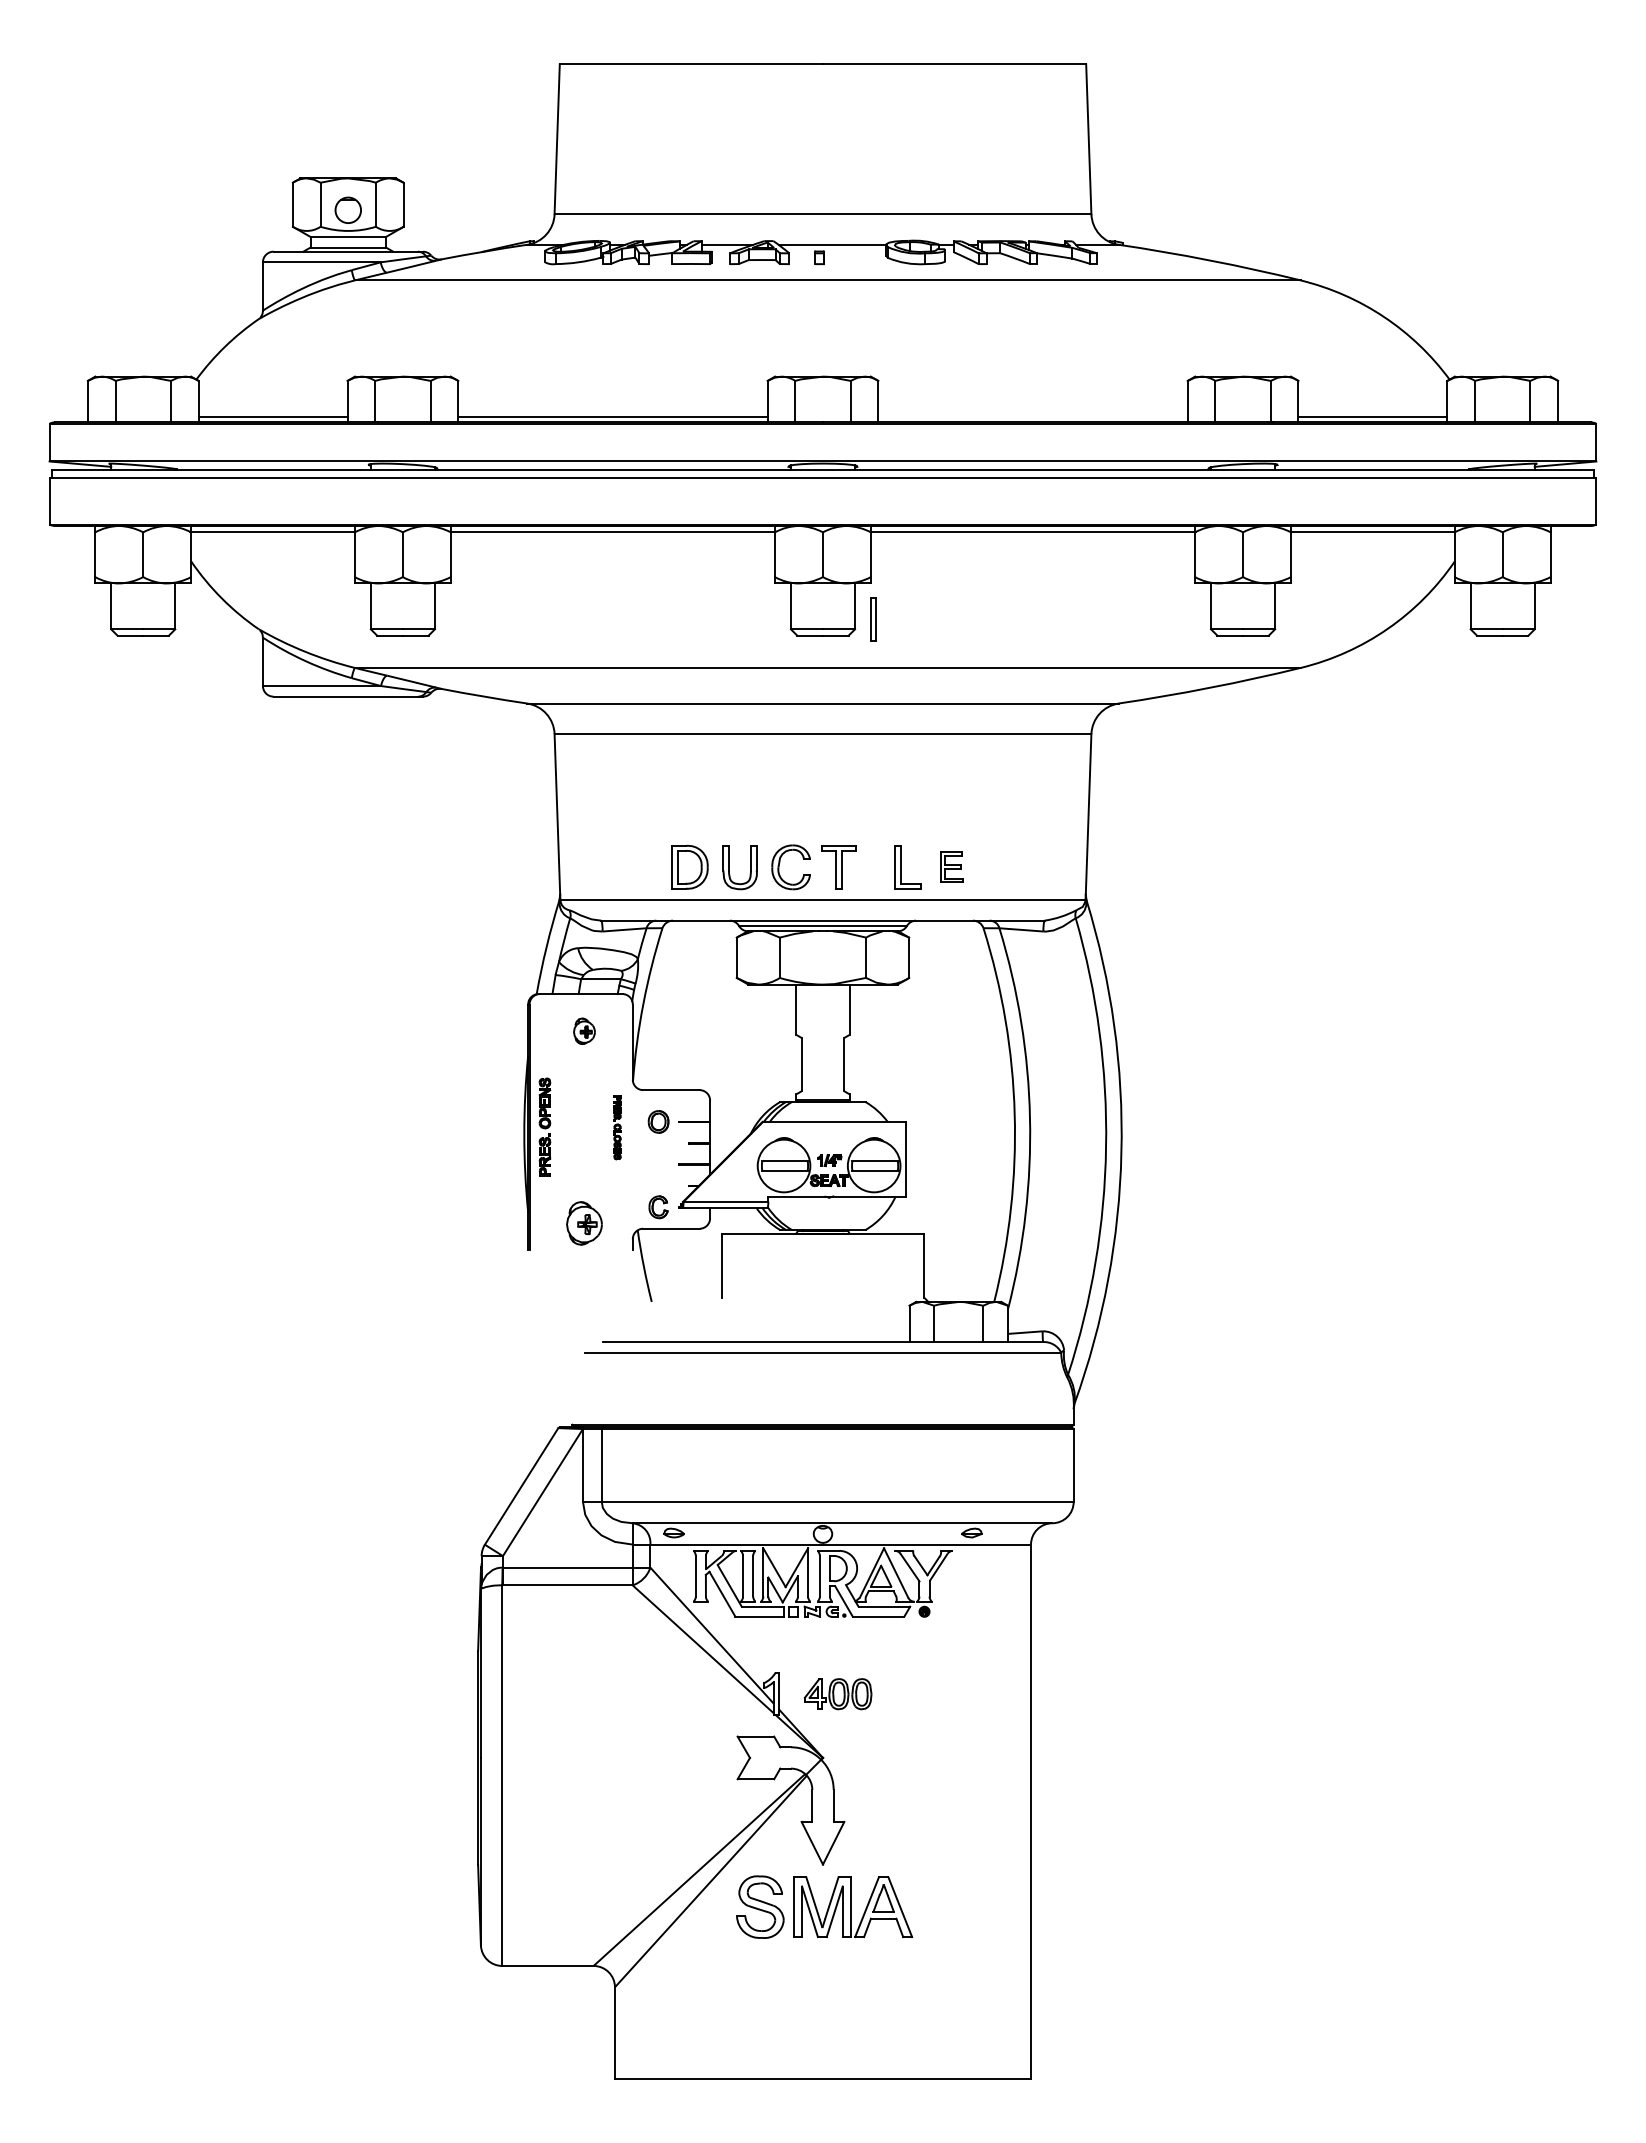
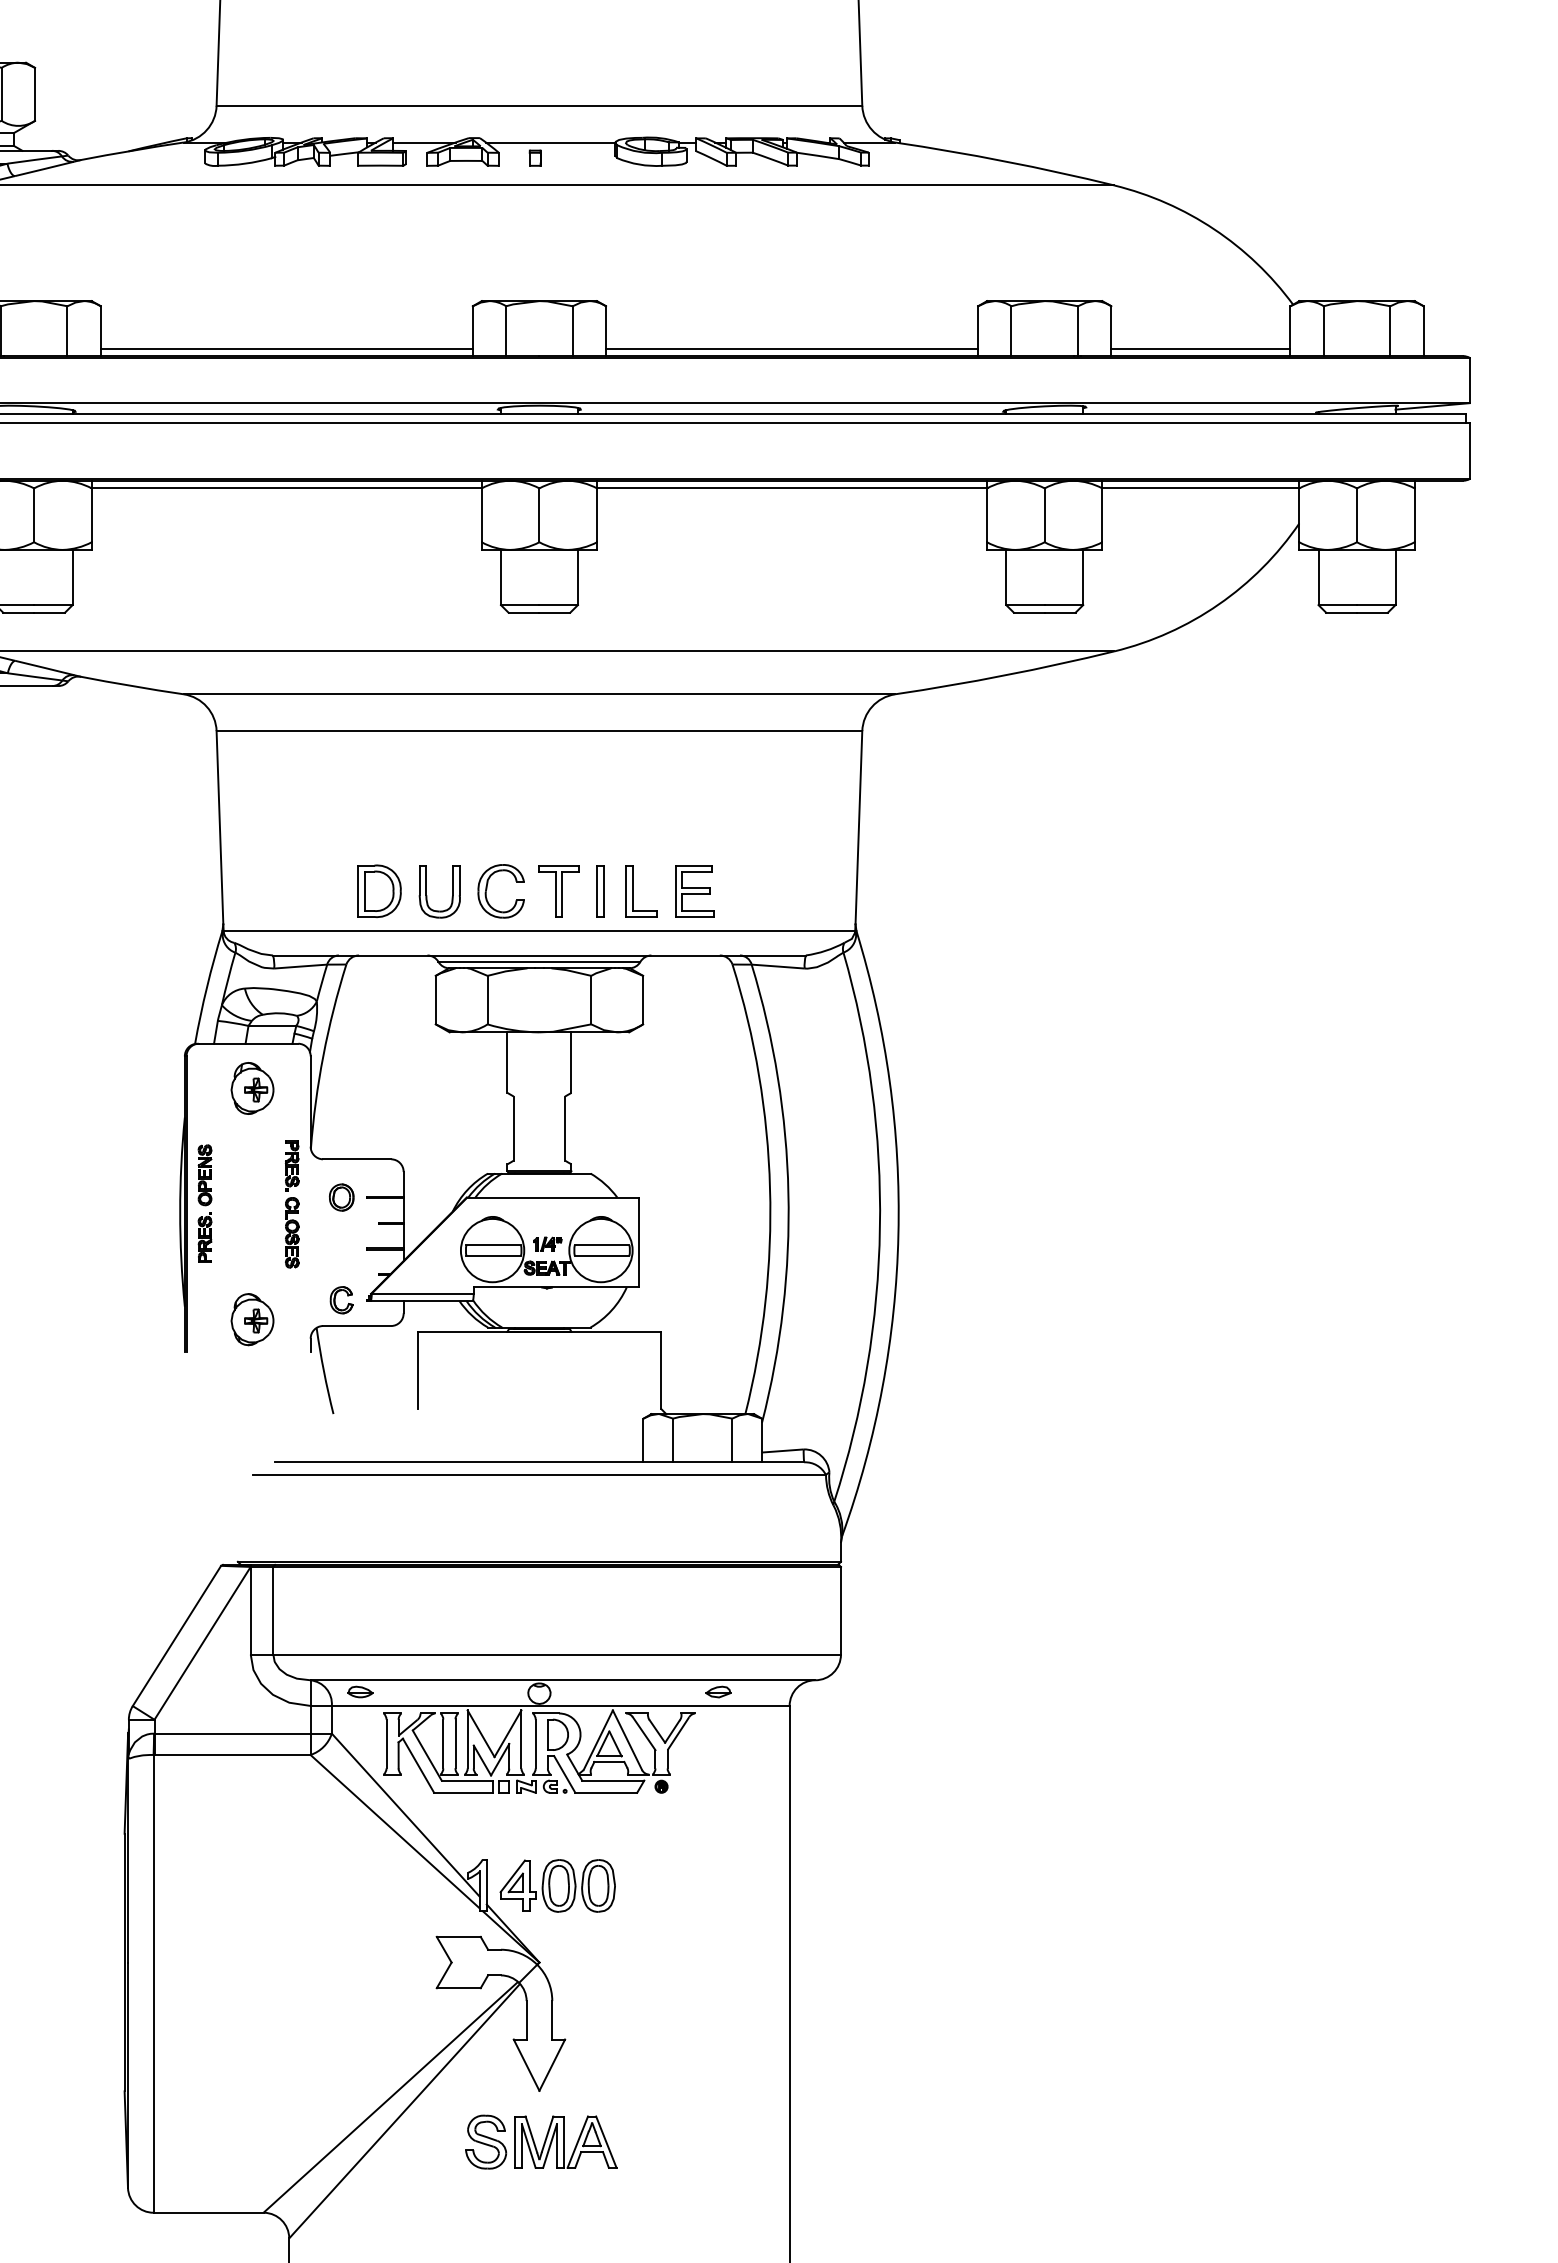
line: (1032, 416) -> (791, 349), added
part: (873, 619) -> (600, 891), moved
part: (951, 867) -> (694, 891), size x1.43
part: (584, 1031) -> (252, 1088), size x1.67
part: (617, 1127) -> (292, 1204), size x1.67
part: (837, 1693) -> (556, 1885), size x1.43
part: (824, 1907) -> (541, 2142), size x0.71

